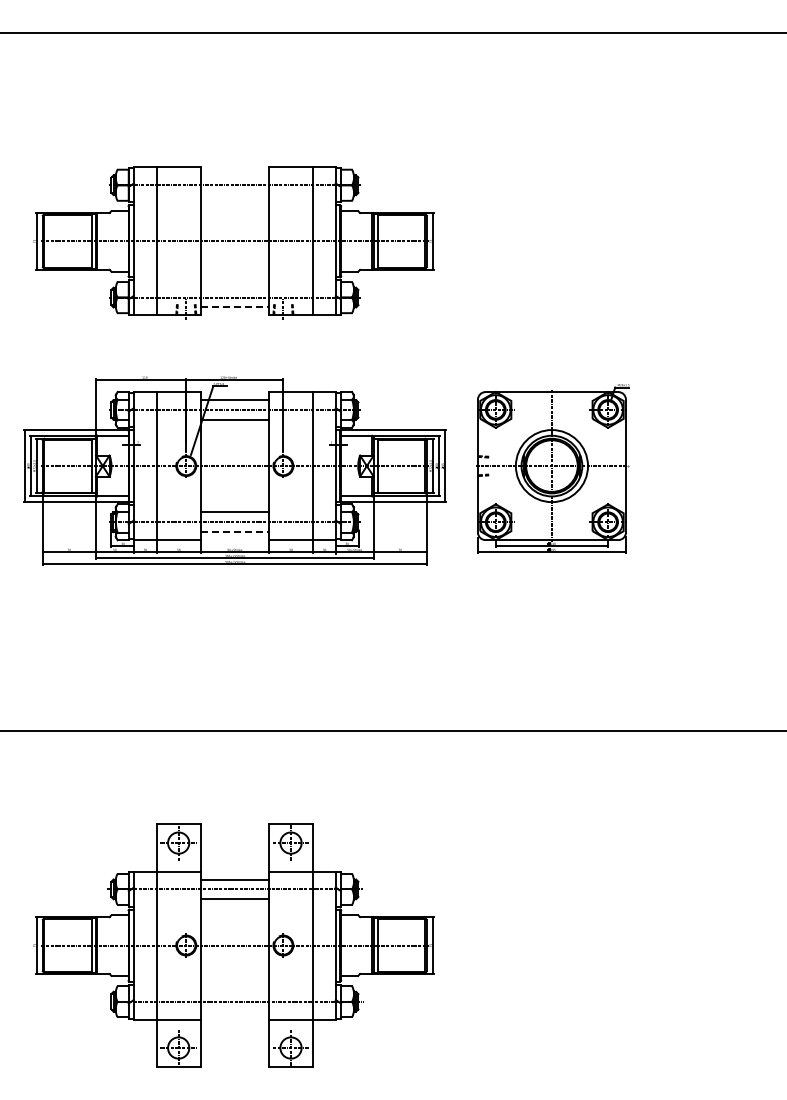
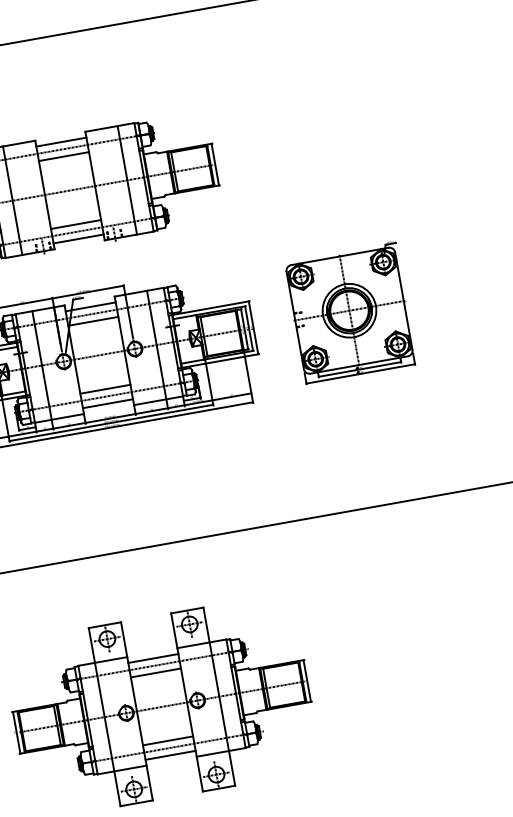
line: (234, 175) -> (61, 142), added
line: (234, 195) -> (63, 156), added
line: (234, 287) -> (75, 224), added
line: (235, 307) -> (79, 238), dashed -> solid
part: (552, 468) -> (350, 312), moved
line: (235, 532) -> (108, 403), dashed -> solid
line: (234, 991) -> (167, 740), added
line: (234, 1011) -> (170, 755), added

